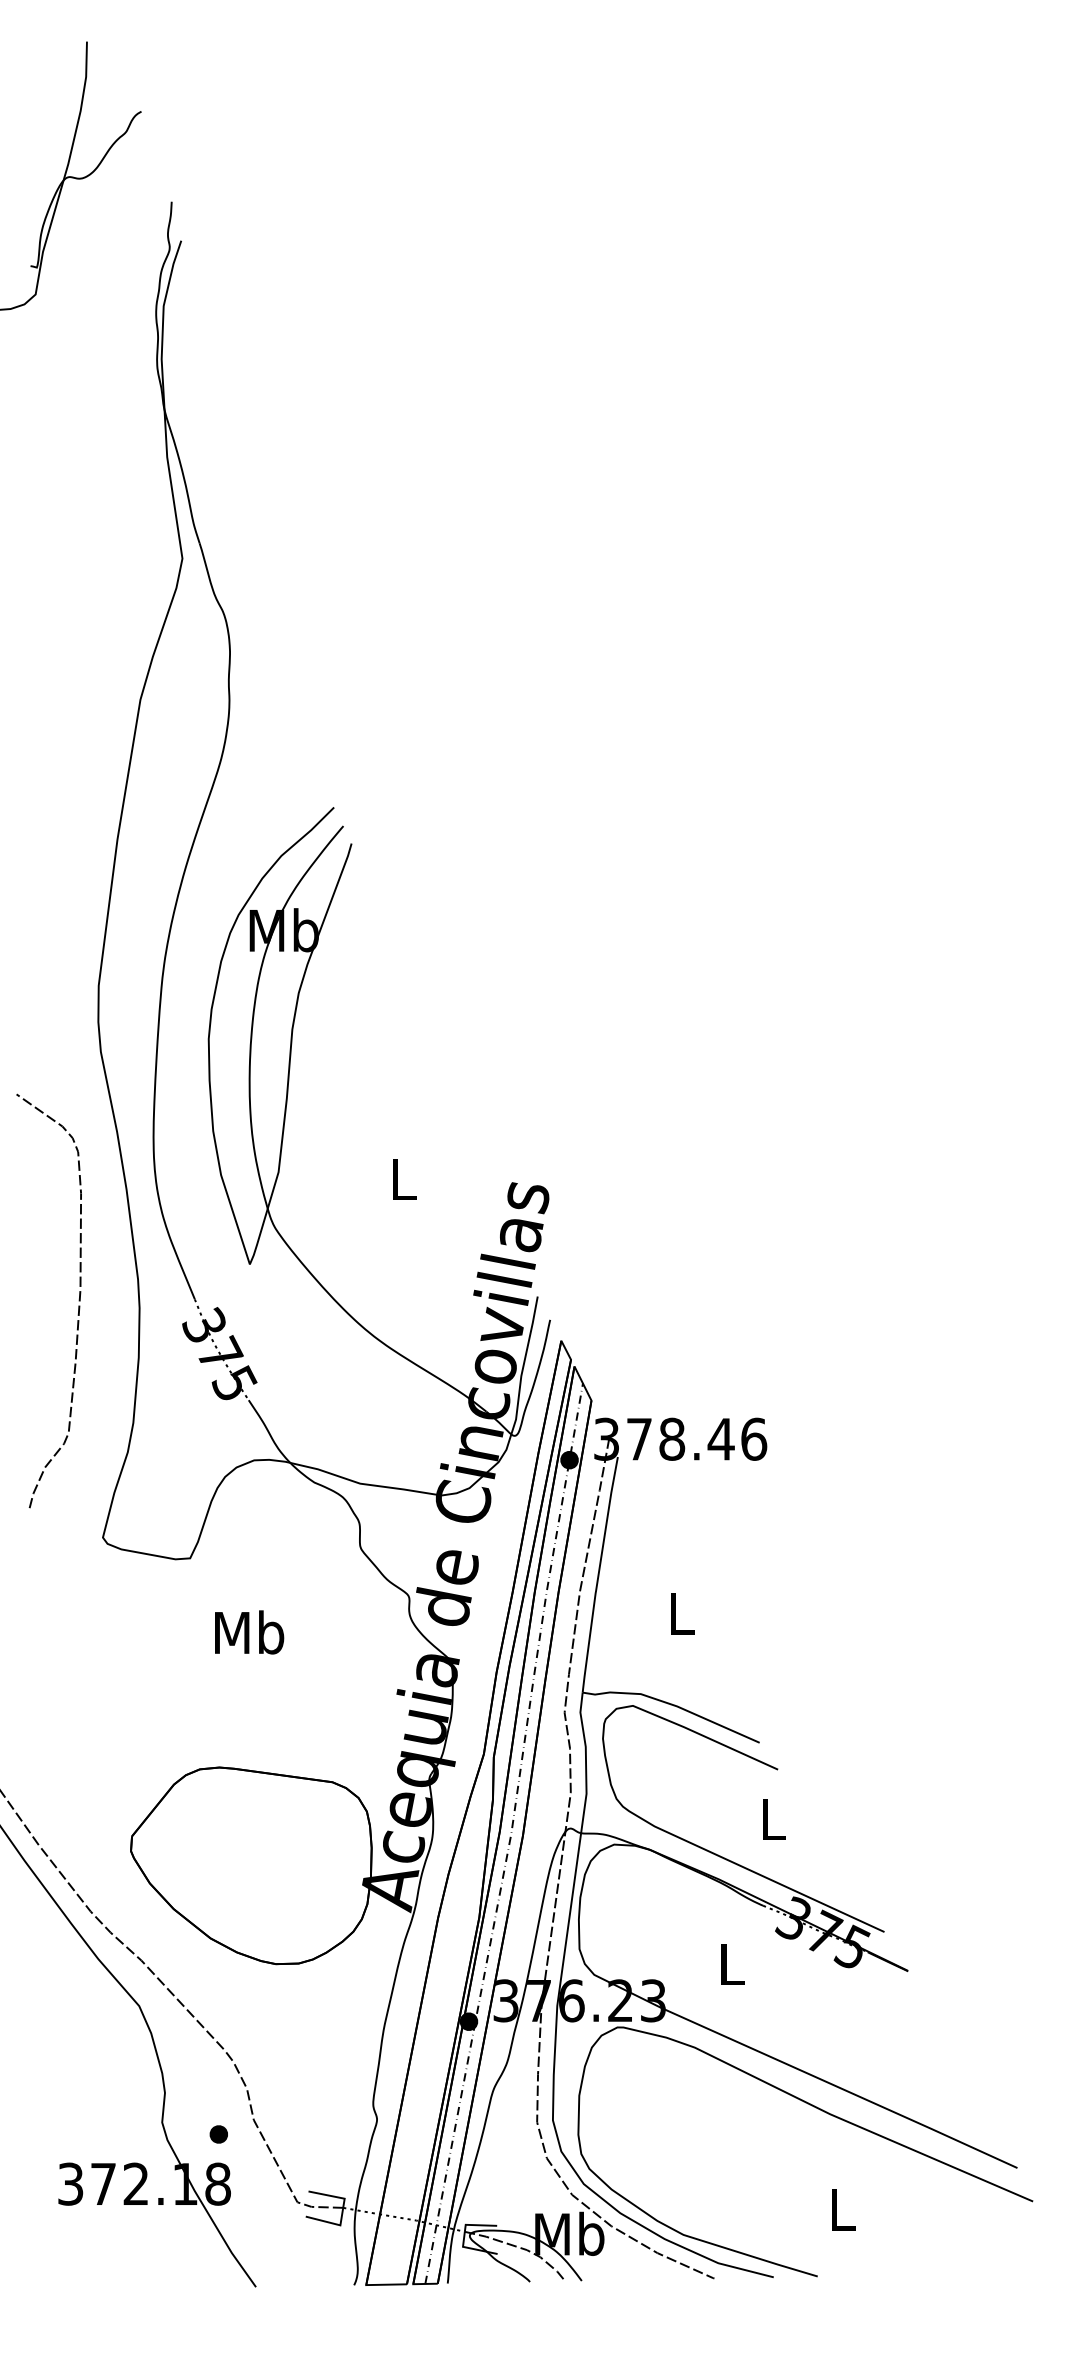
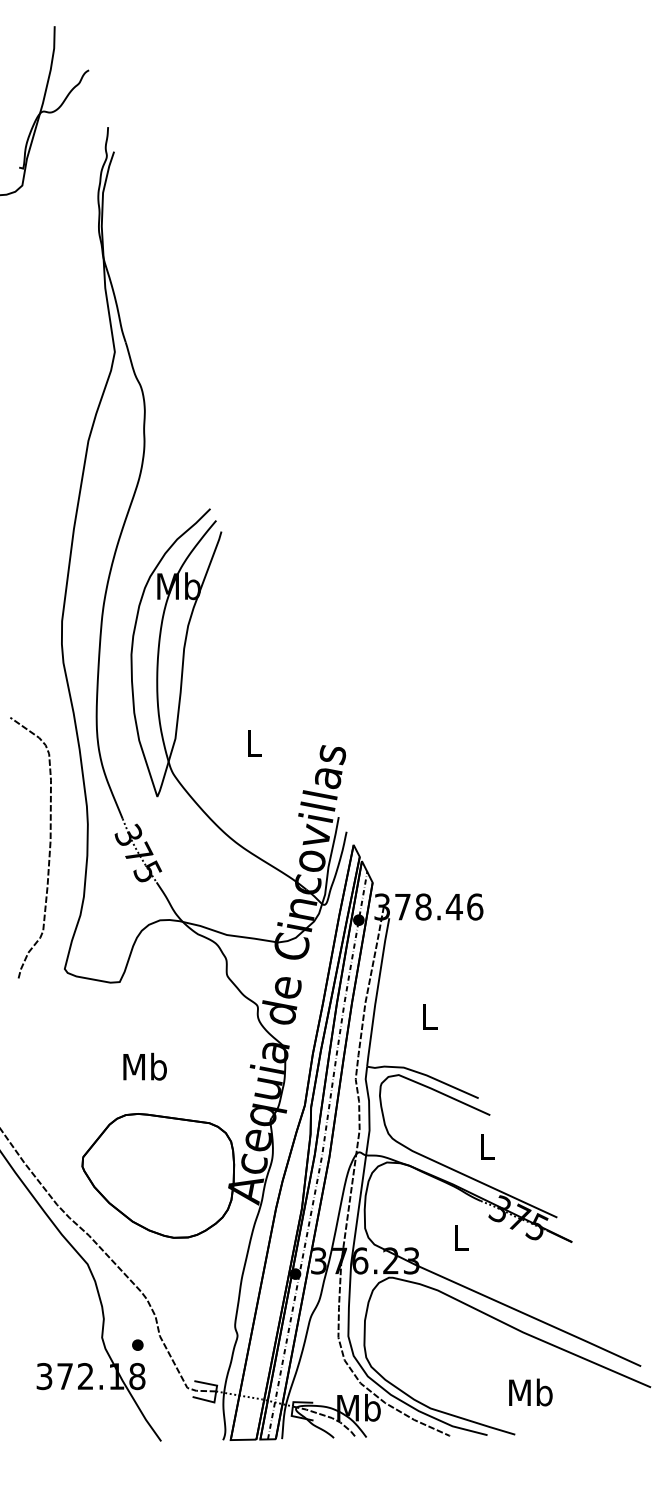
curve: (77, 1308) -> (48, 852), moved
text: (248, 1632) -> (144, 1066), moved
text: (841, 2209) -> (530, 1392), L -> Mb

